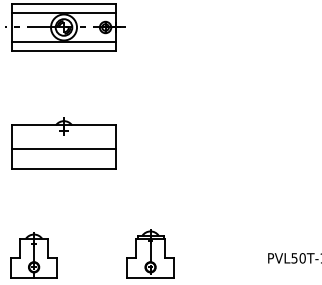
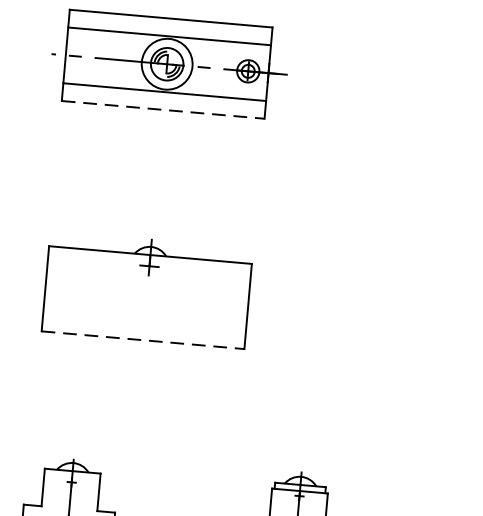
line: (64, 50) -> (164, 109), solid -> dashed
line: (63, 148) -> (145, 300), removed
line: (64, 168) -> (144, 339), solid -> dashed

